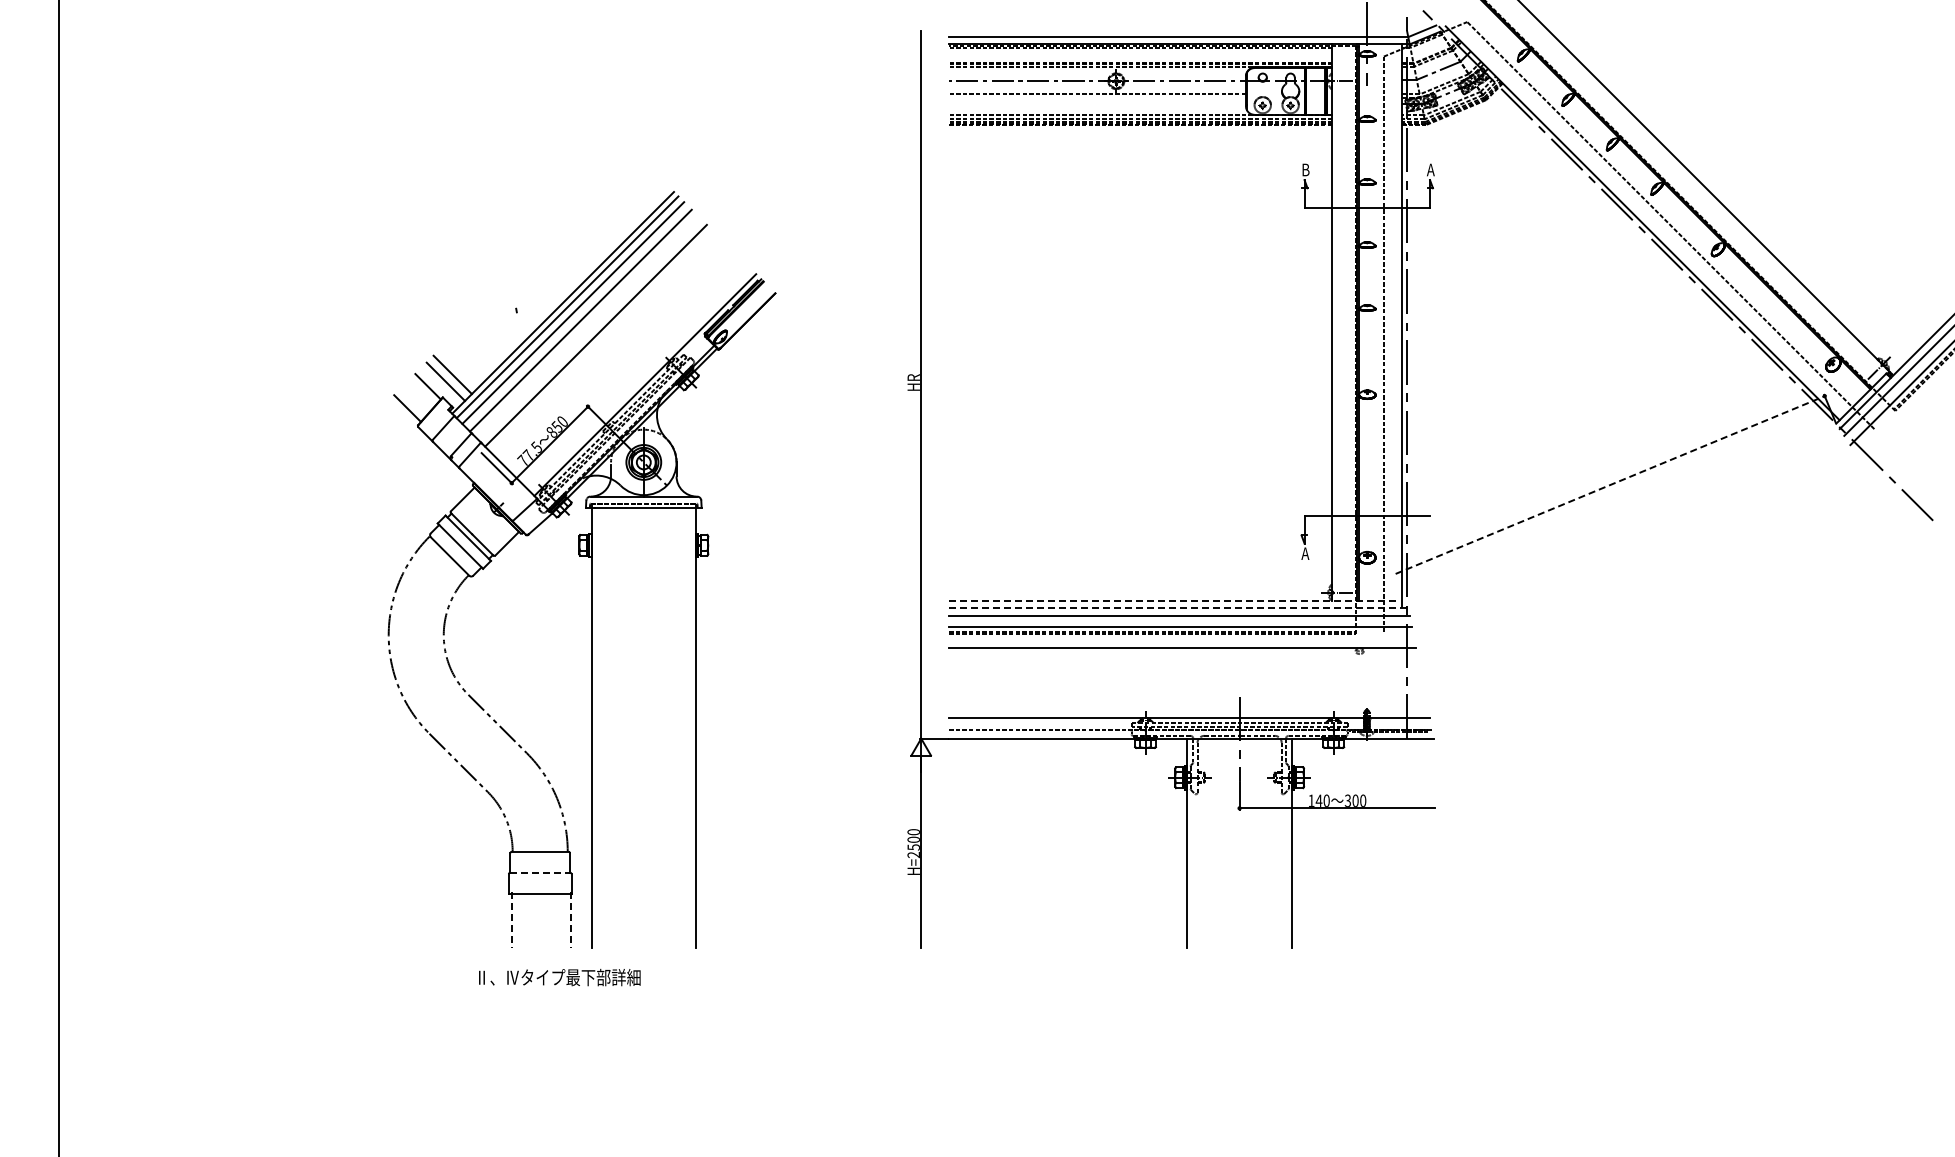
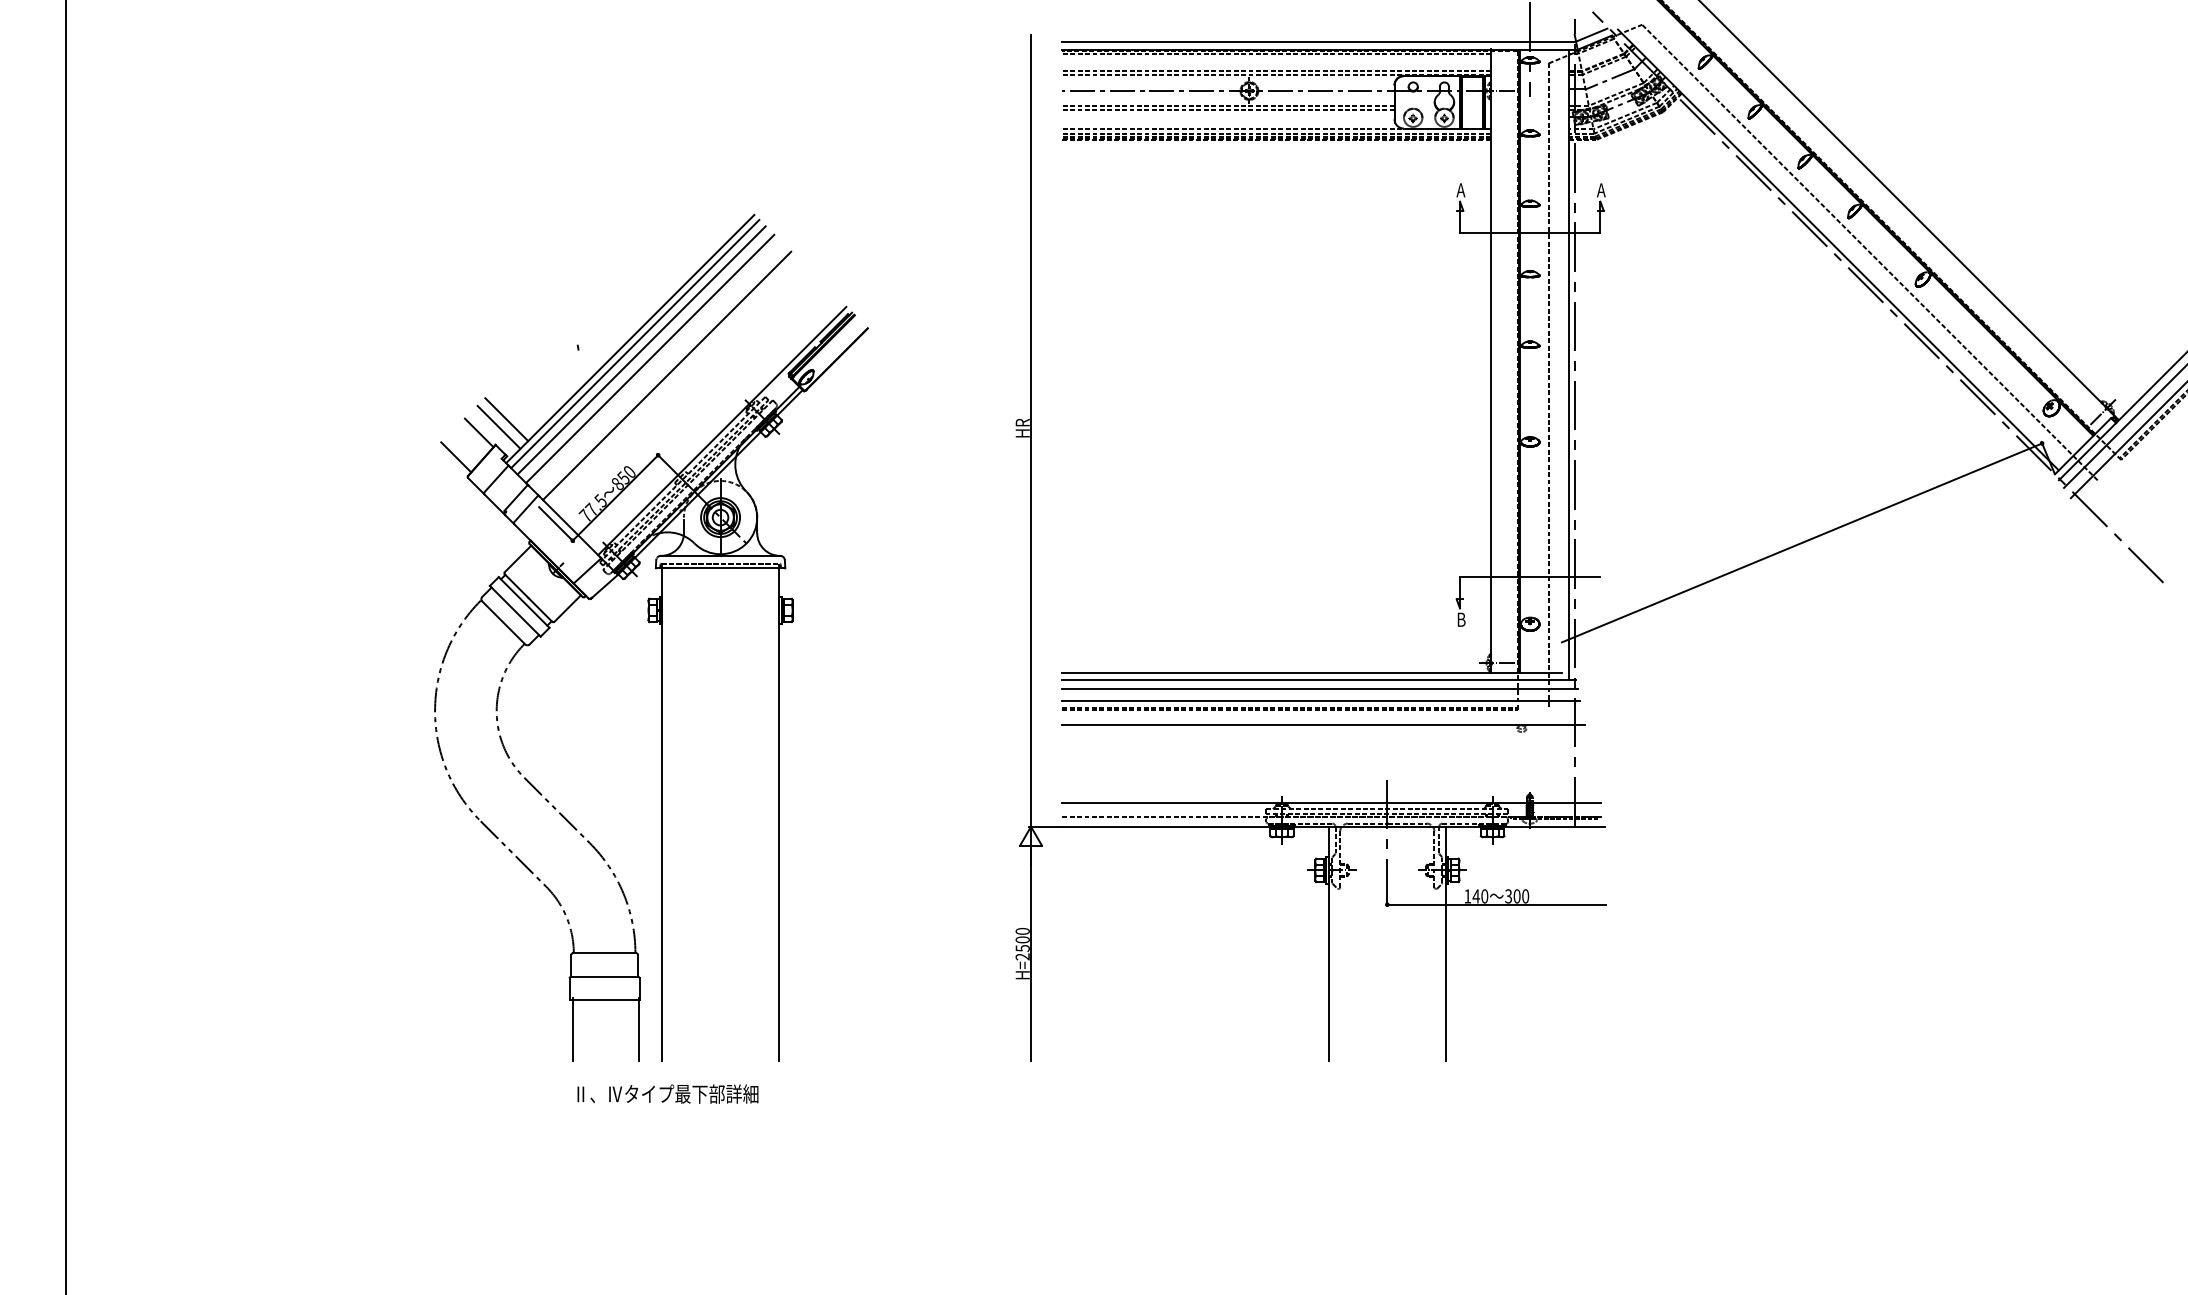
line: (1097, 98) -> (1228, 110), added
text: (1305, 169) -> (1461, 189), B -> A
line: (1610, 484) -> (1802, 542), dashed -> solid
text: (1305, 553) -> (1461, 619), A -> B
line: (1172, 601) -> (1312, 673), dashed -> solid
line: (1178, 607) -> (1318, 679), dashed -> solid
line: (540, 872) -> (604, 976), dashed -> solid
line: (512, 919) -> (573, 1029), dashed -> solid
line: (570, 919) -> (638, 1029), dashed -> solid
text: (559, 977) -> (667, 1094), moved

